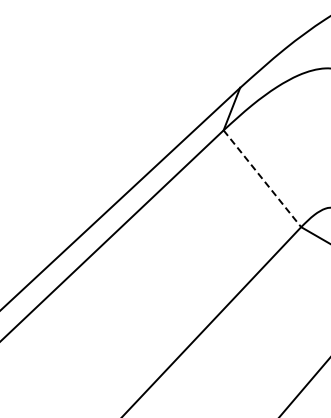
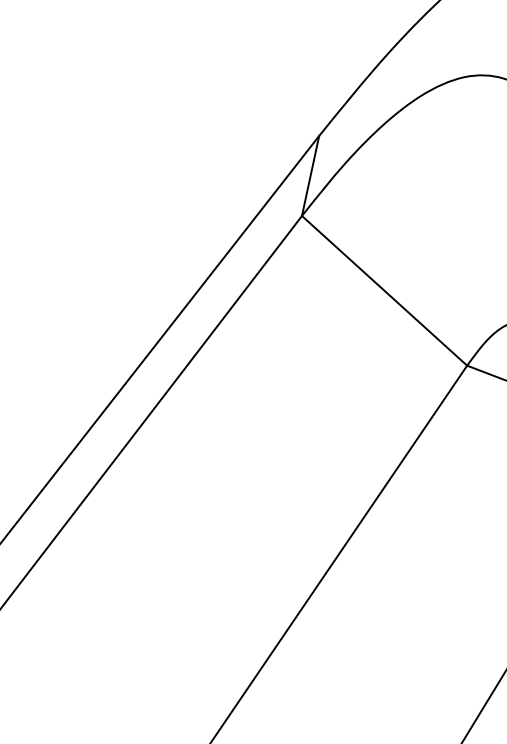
line: (262, 179) -> (384, 292), dashed -> solid

